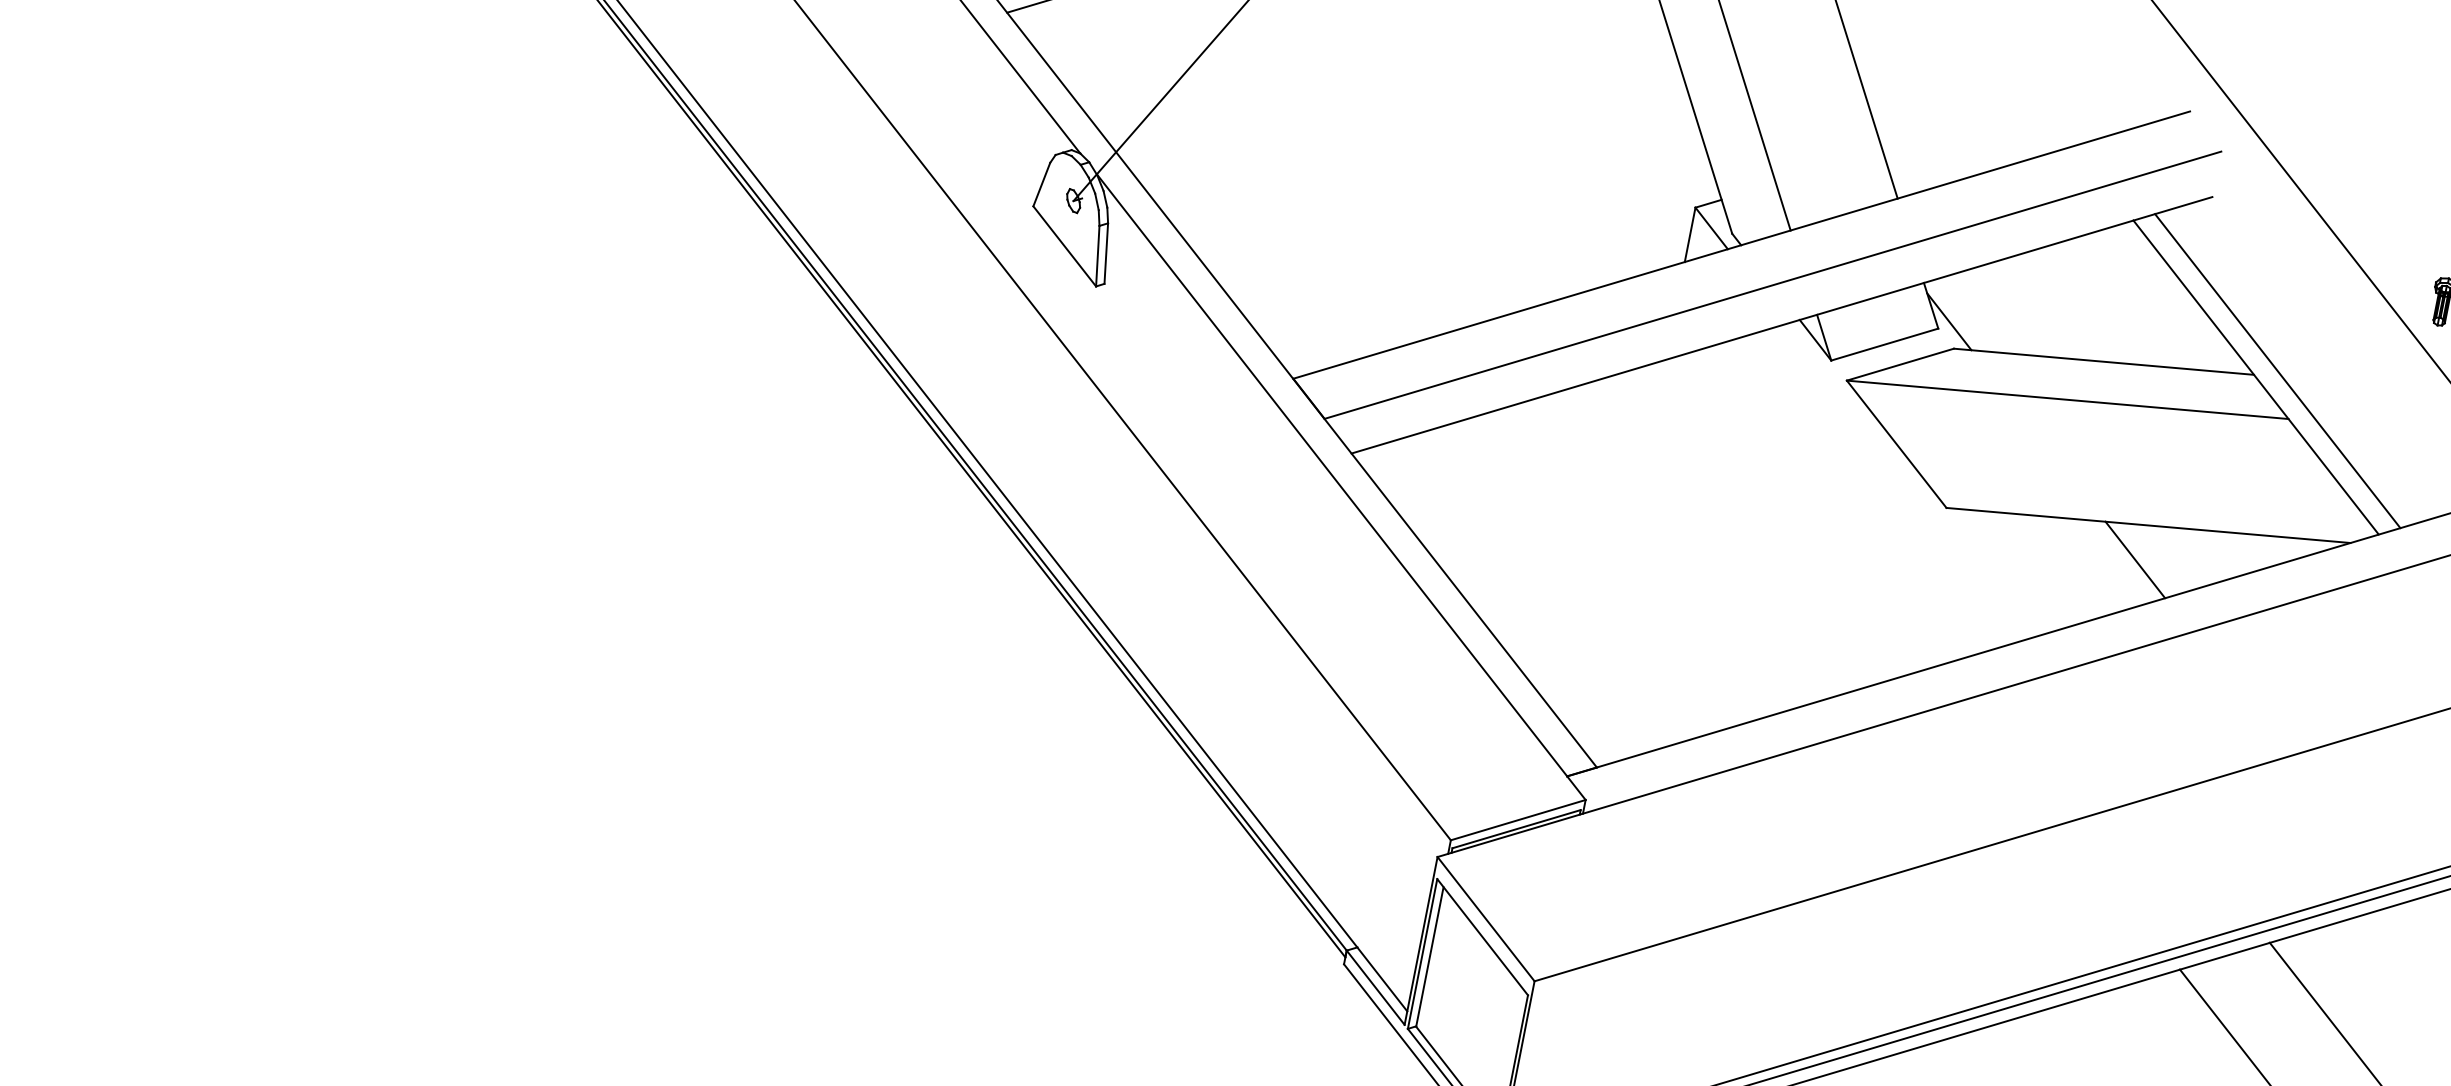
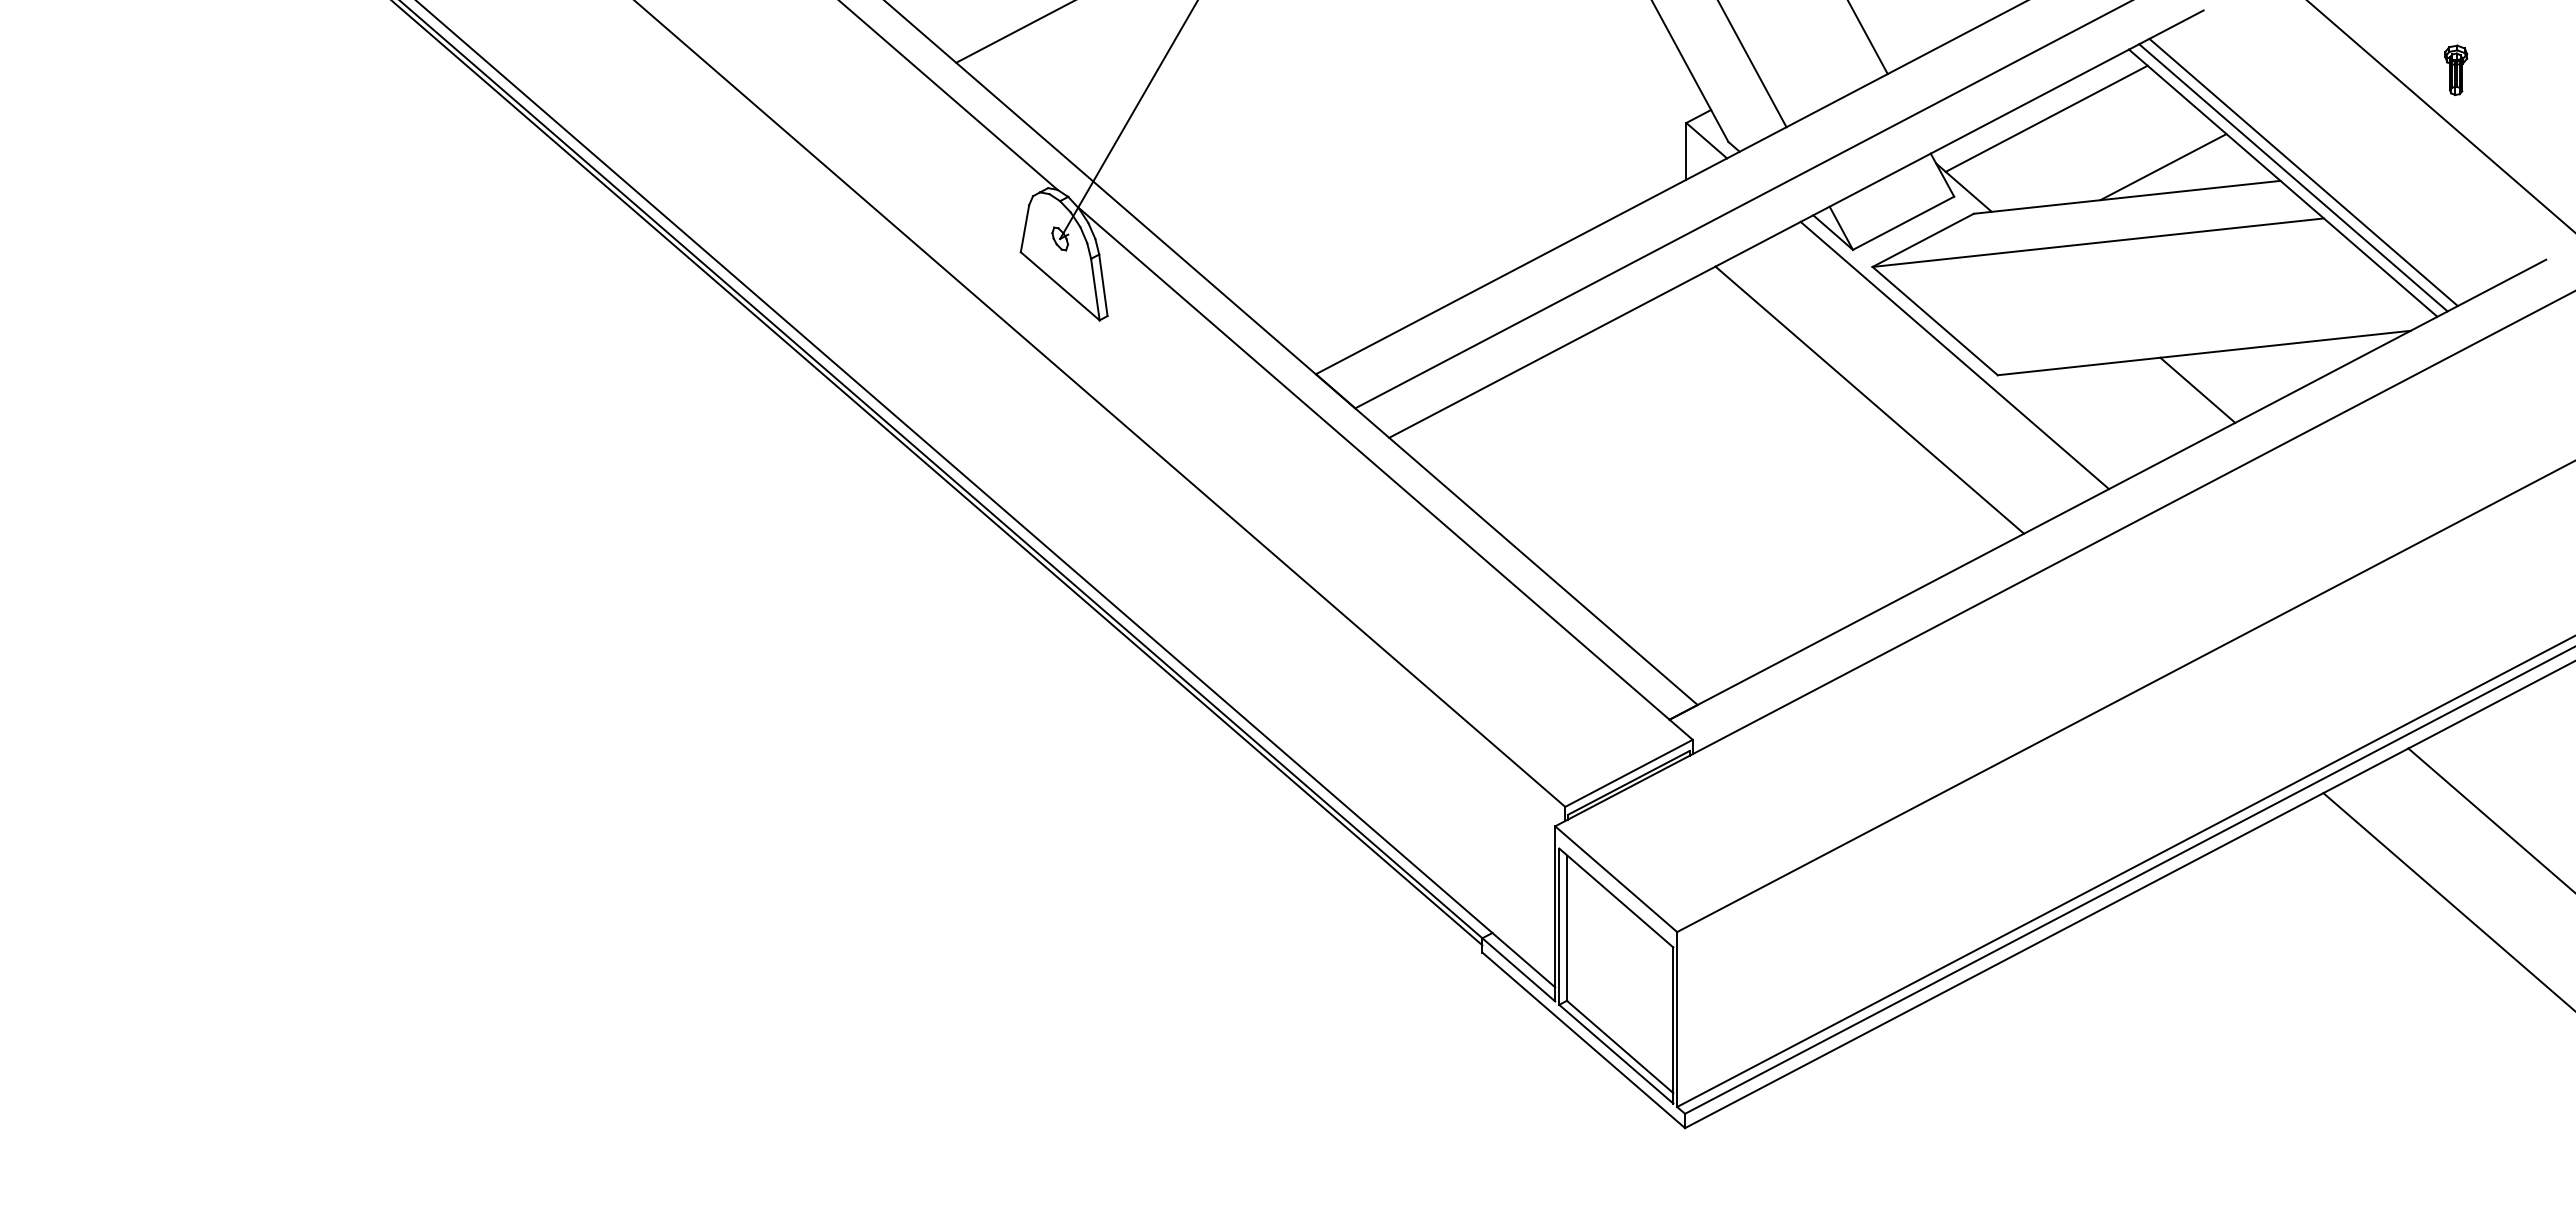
line: (2041, 271) -> (2046, 118), added
line: (2144, 340) -> (2163, 167), added
line: (2267, 374) -> (2293, 177), added
line: (1908, 480) -> (1954, 355), added
line: (1819, 507) -> (1869, 399), added

